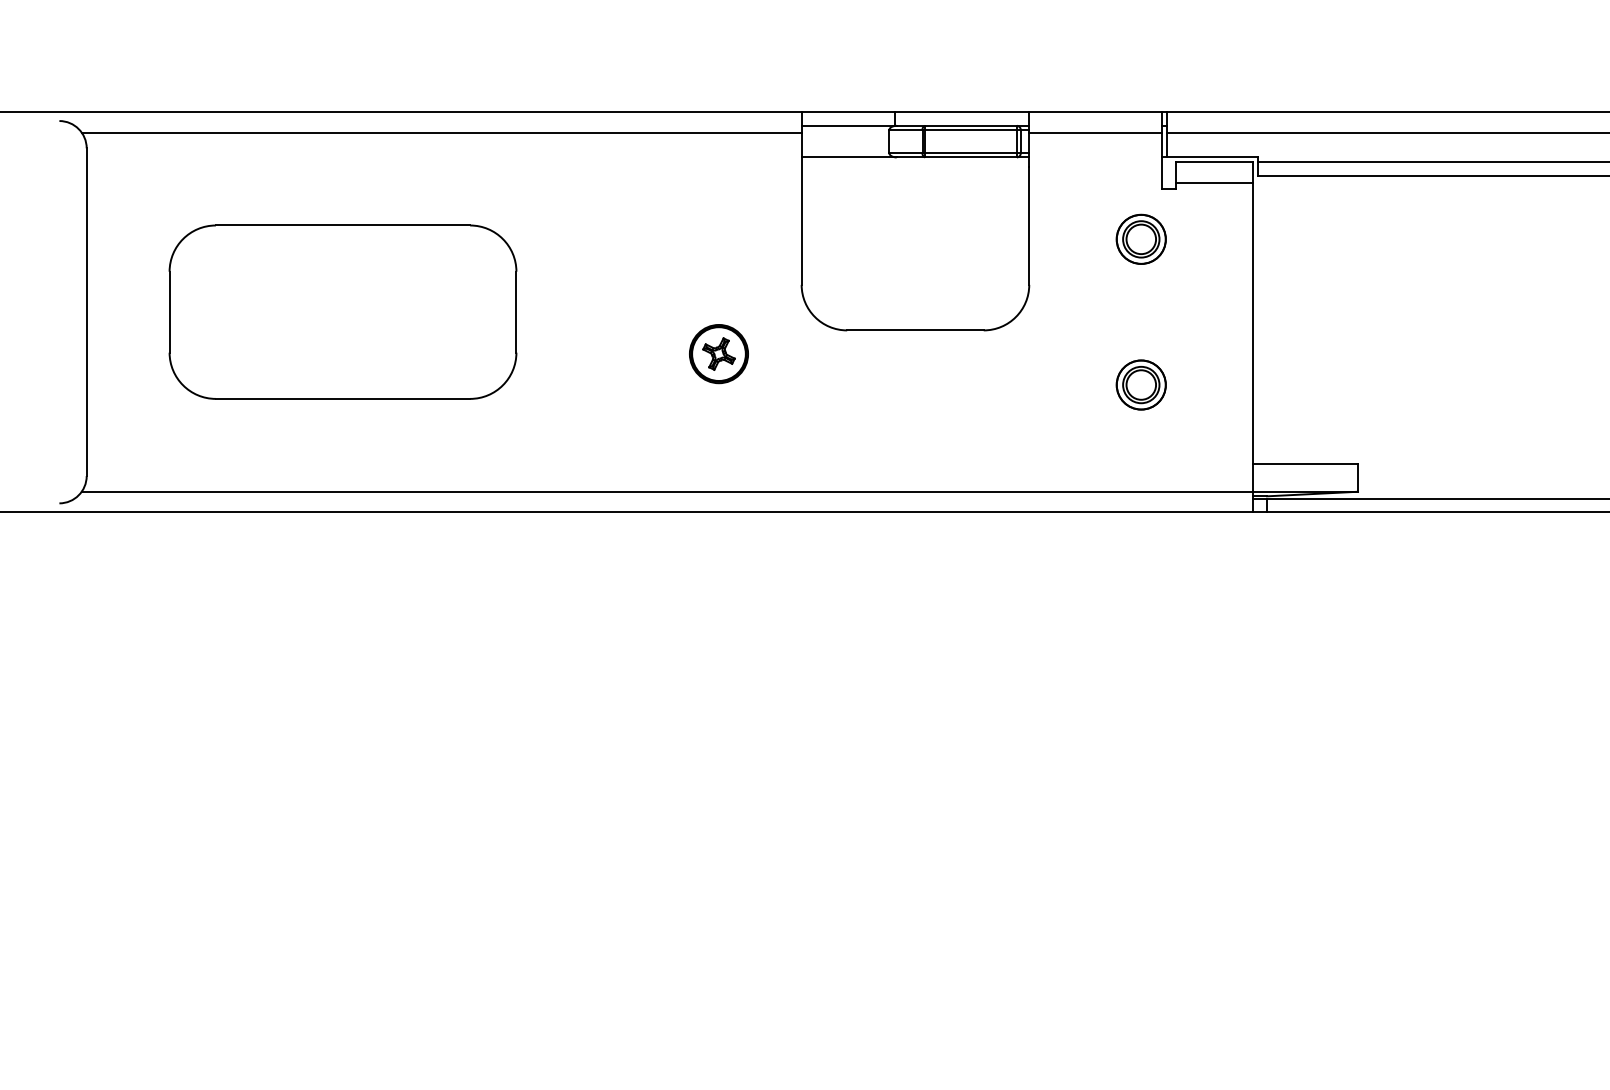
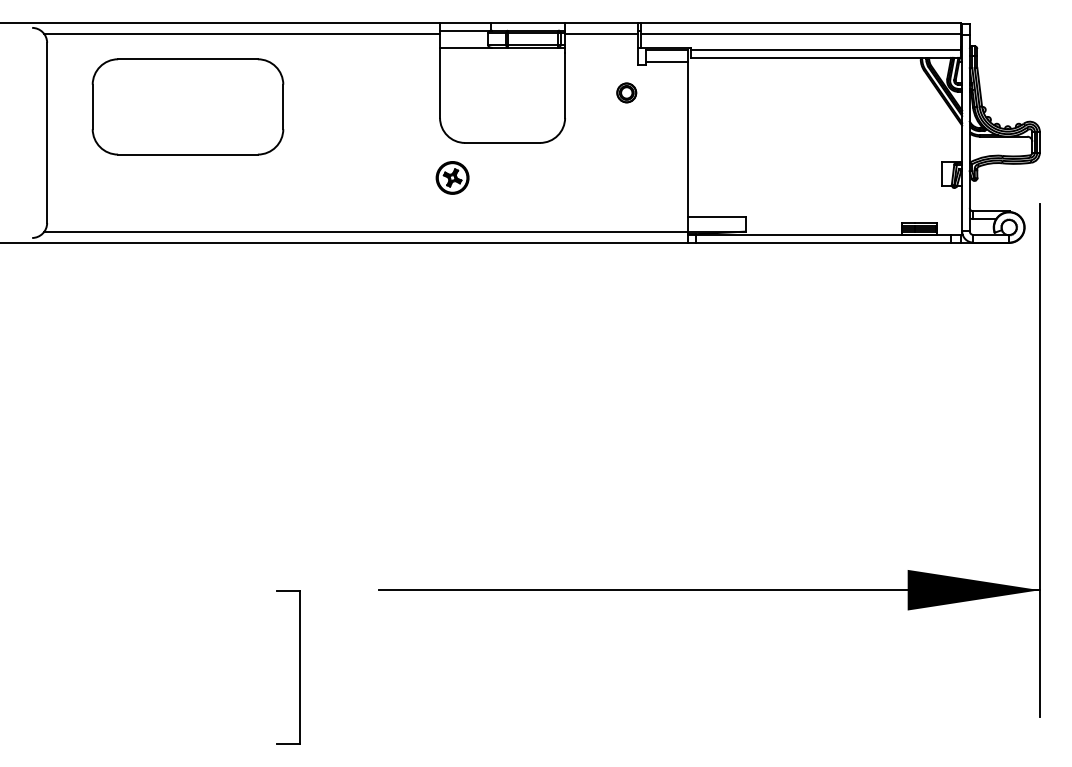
part: (1140, 238) -> (626, 92), size x0.7
part: (342, 311) -> (187, 106), moved
part: (718, 353) -> (452, 177), moved
part: (1140, 384) -> (626, 172), removed

